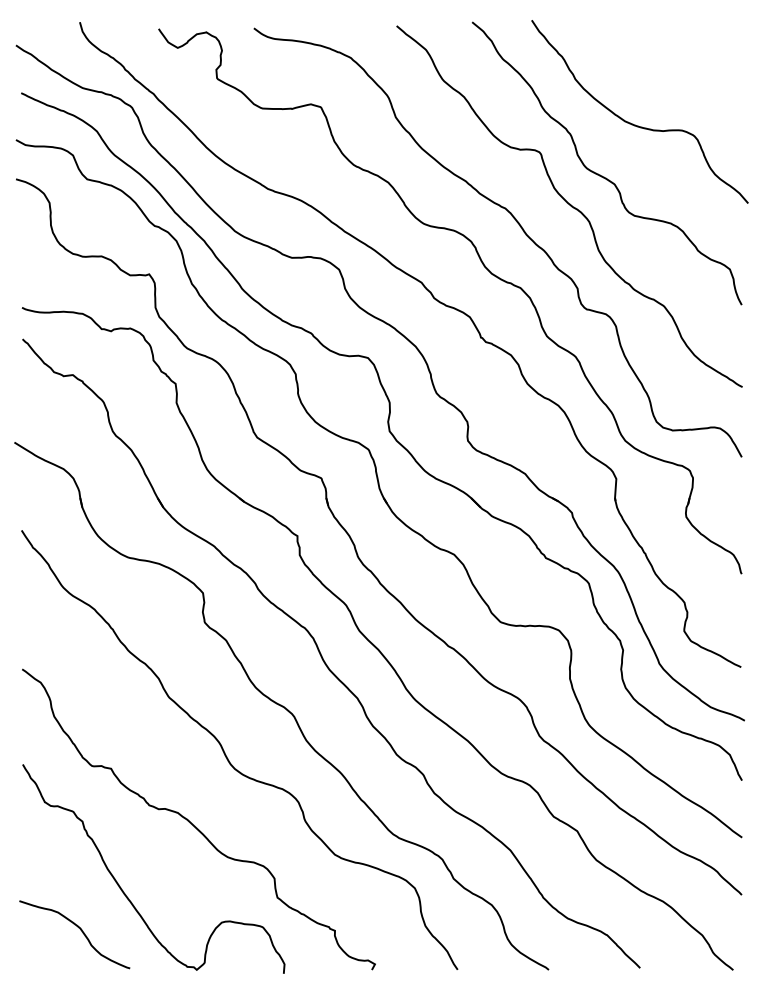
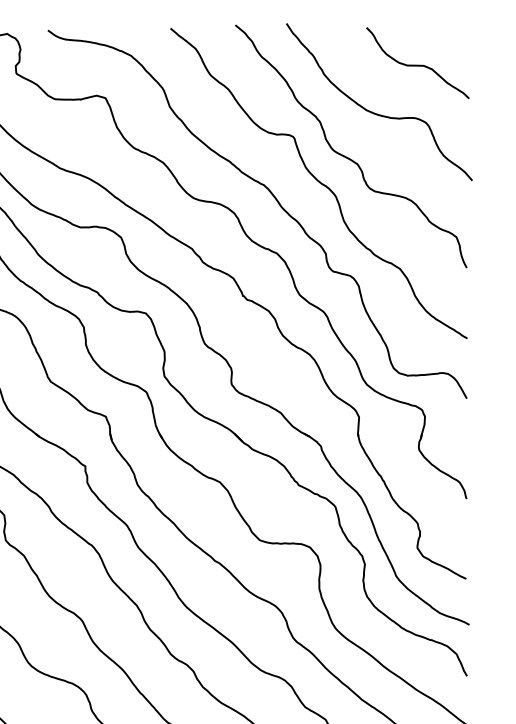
curve: (684, 68) -> (417, 64), added

